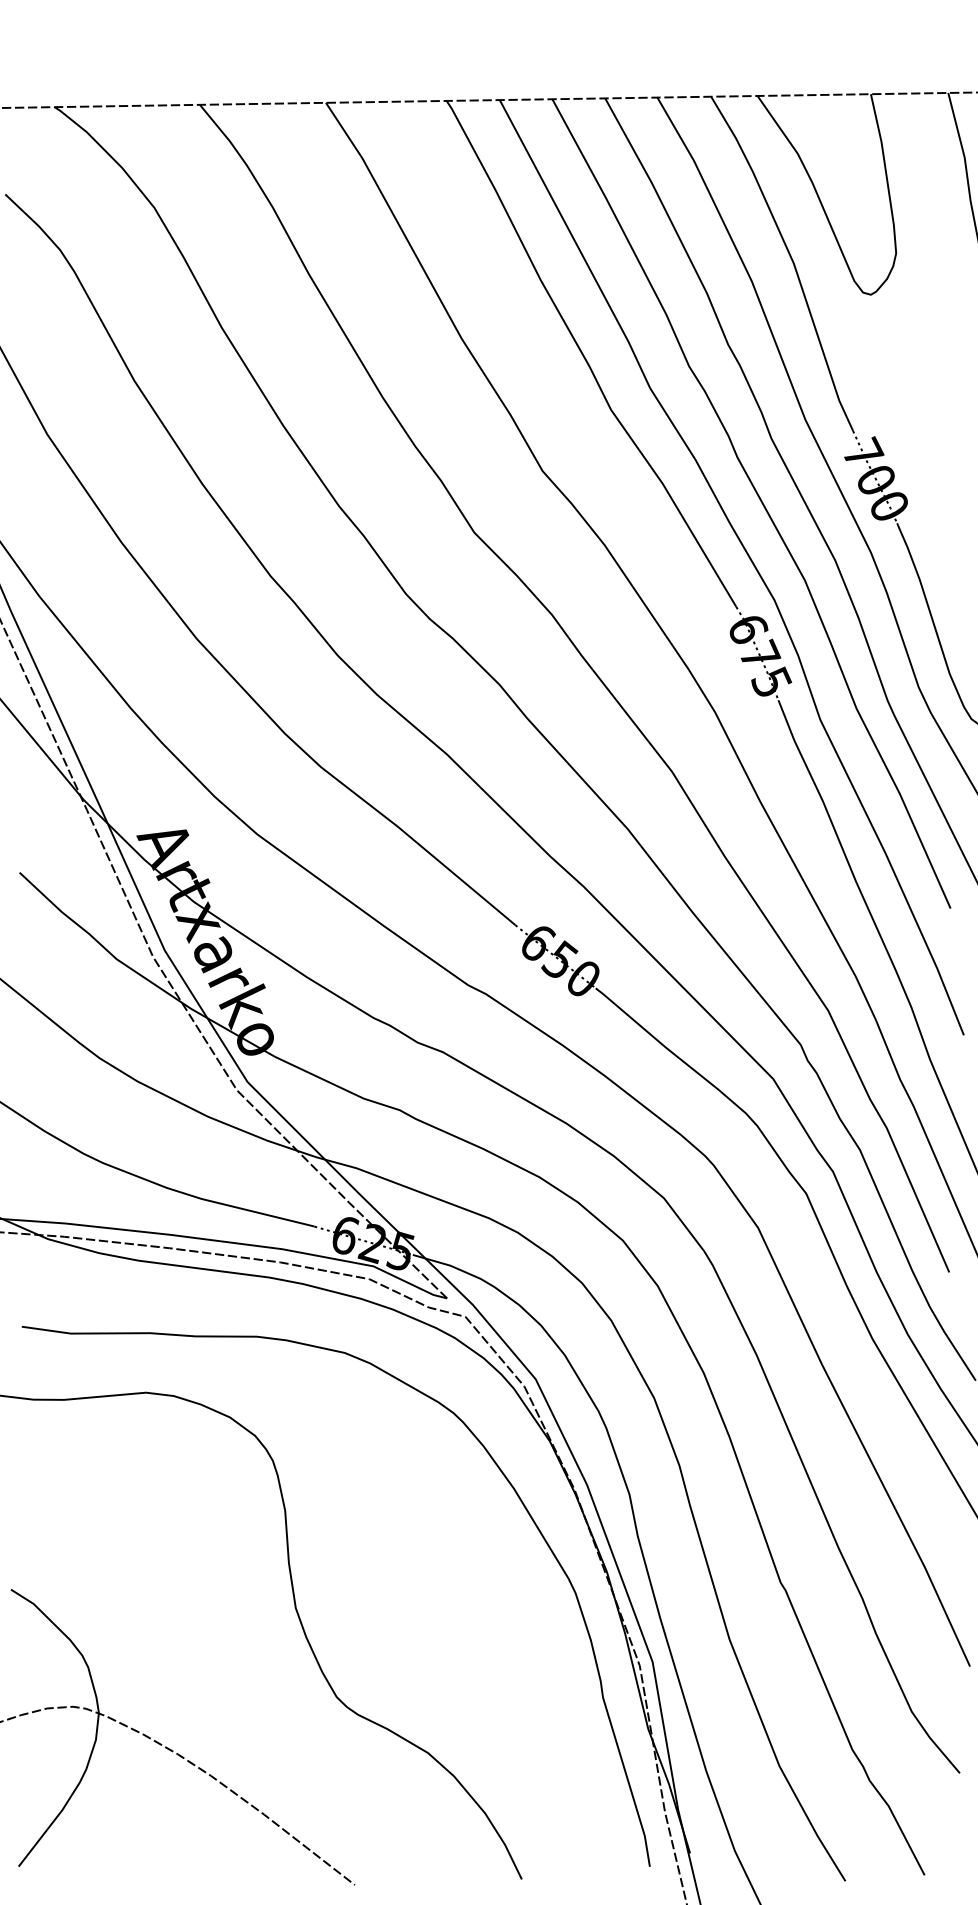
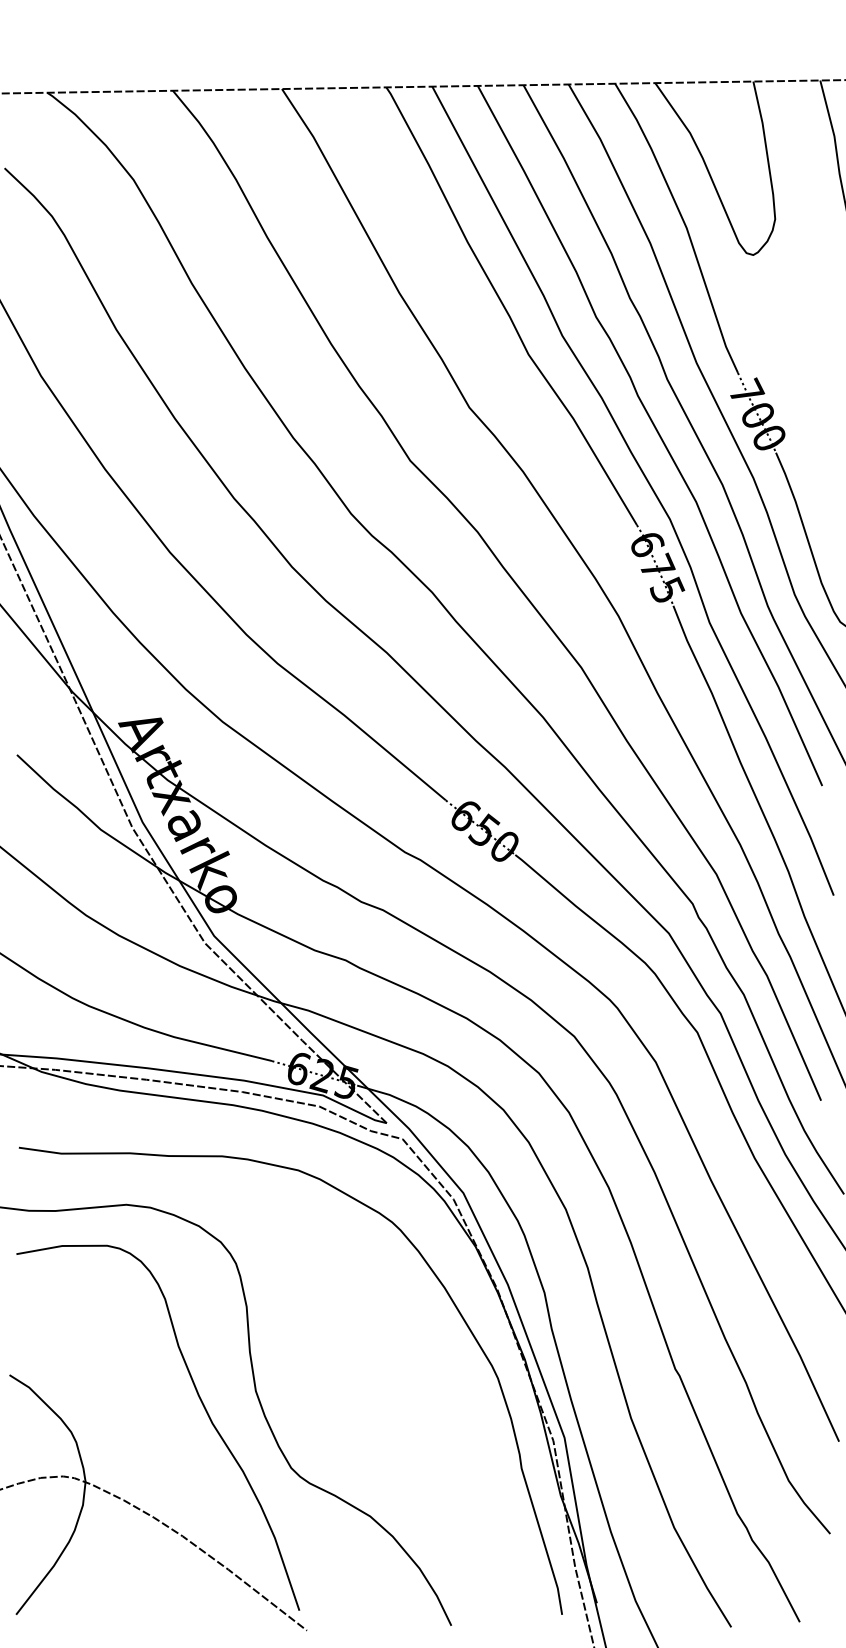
curve: (234, 1625) -> (202, 1406), added

